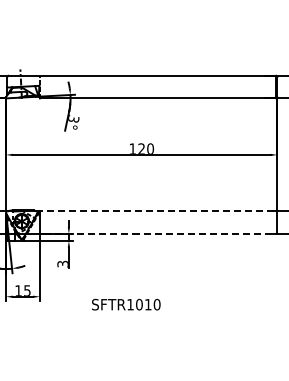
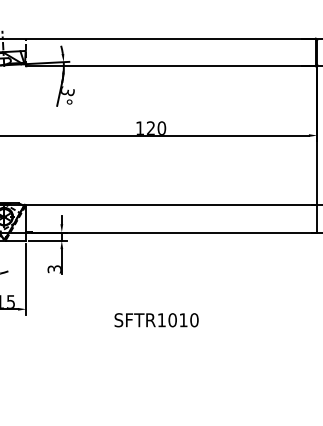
line: (157, 211) -> (170, 204), dashed -> solid
line: (161, 234) -> (175, 233), dashed -> solid
text: (126, 304) -> (156, 320), moved

